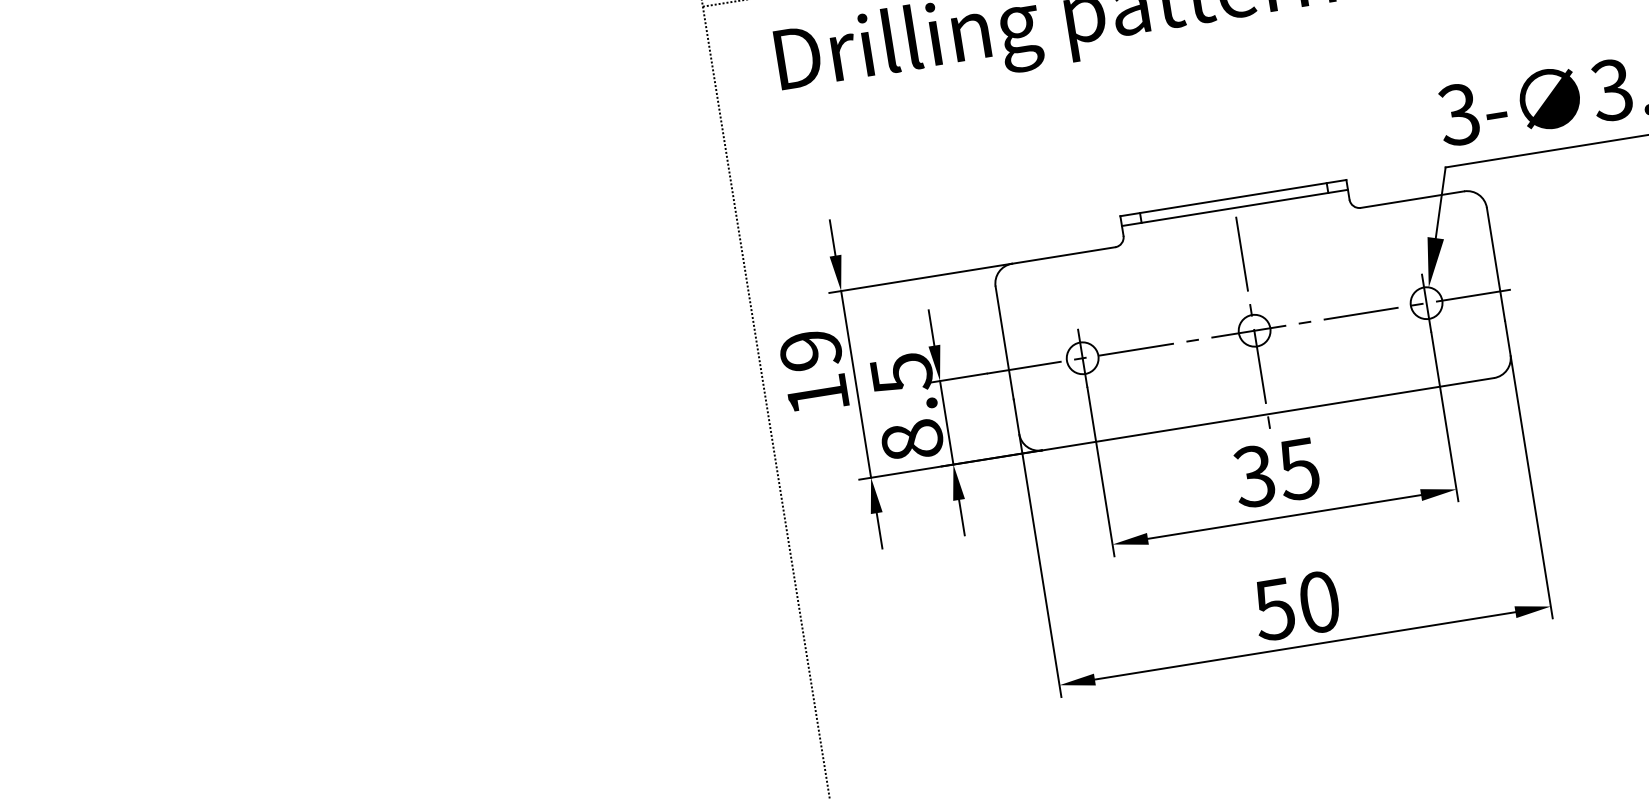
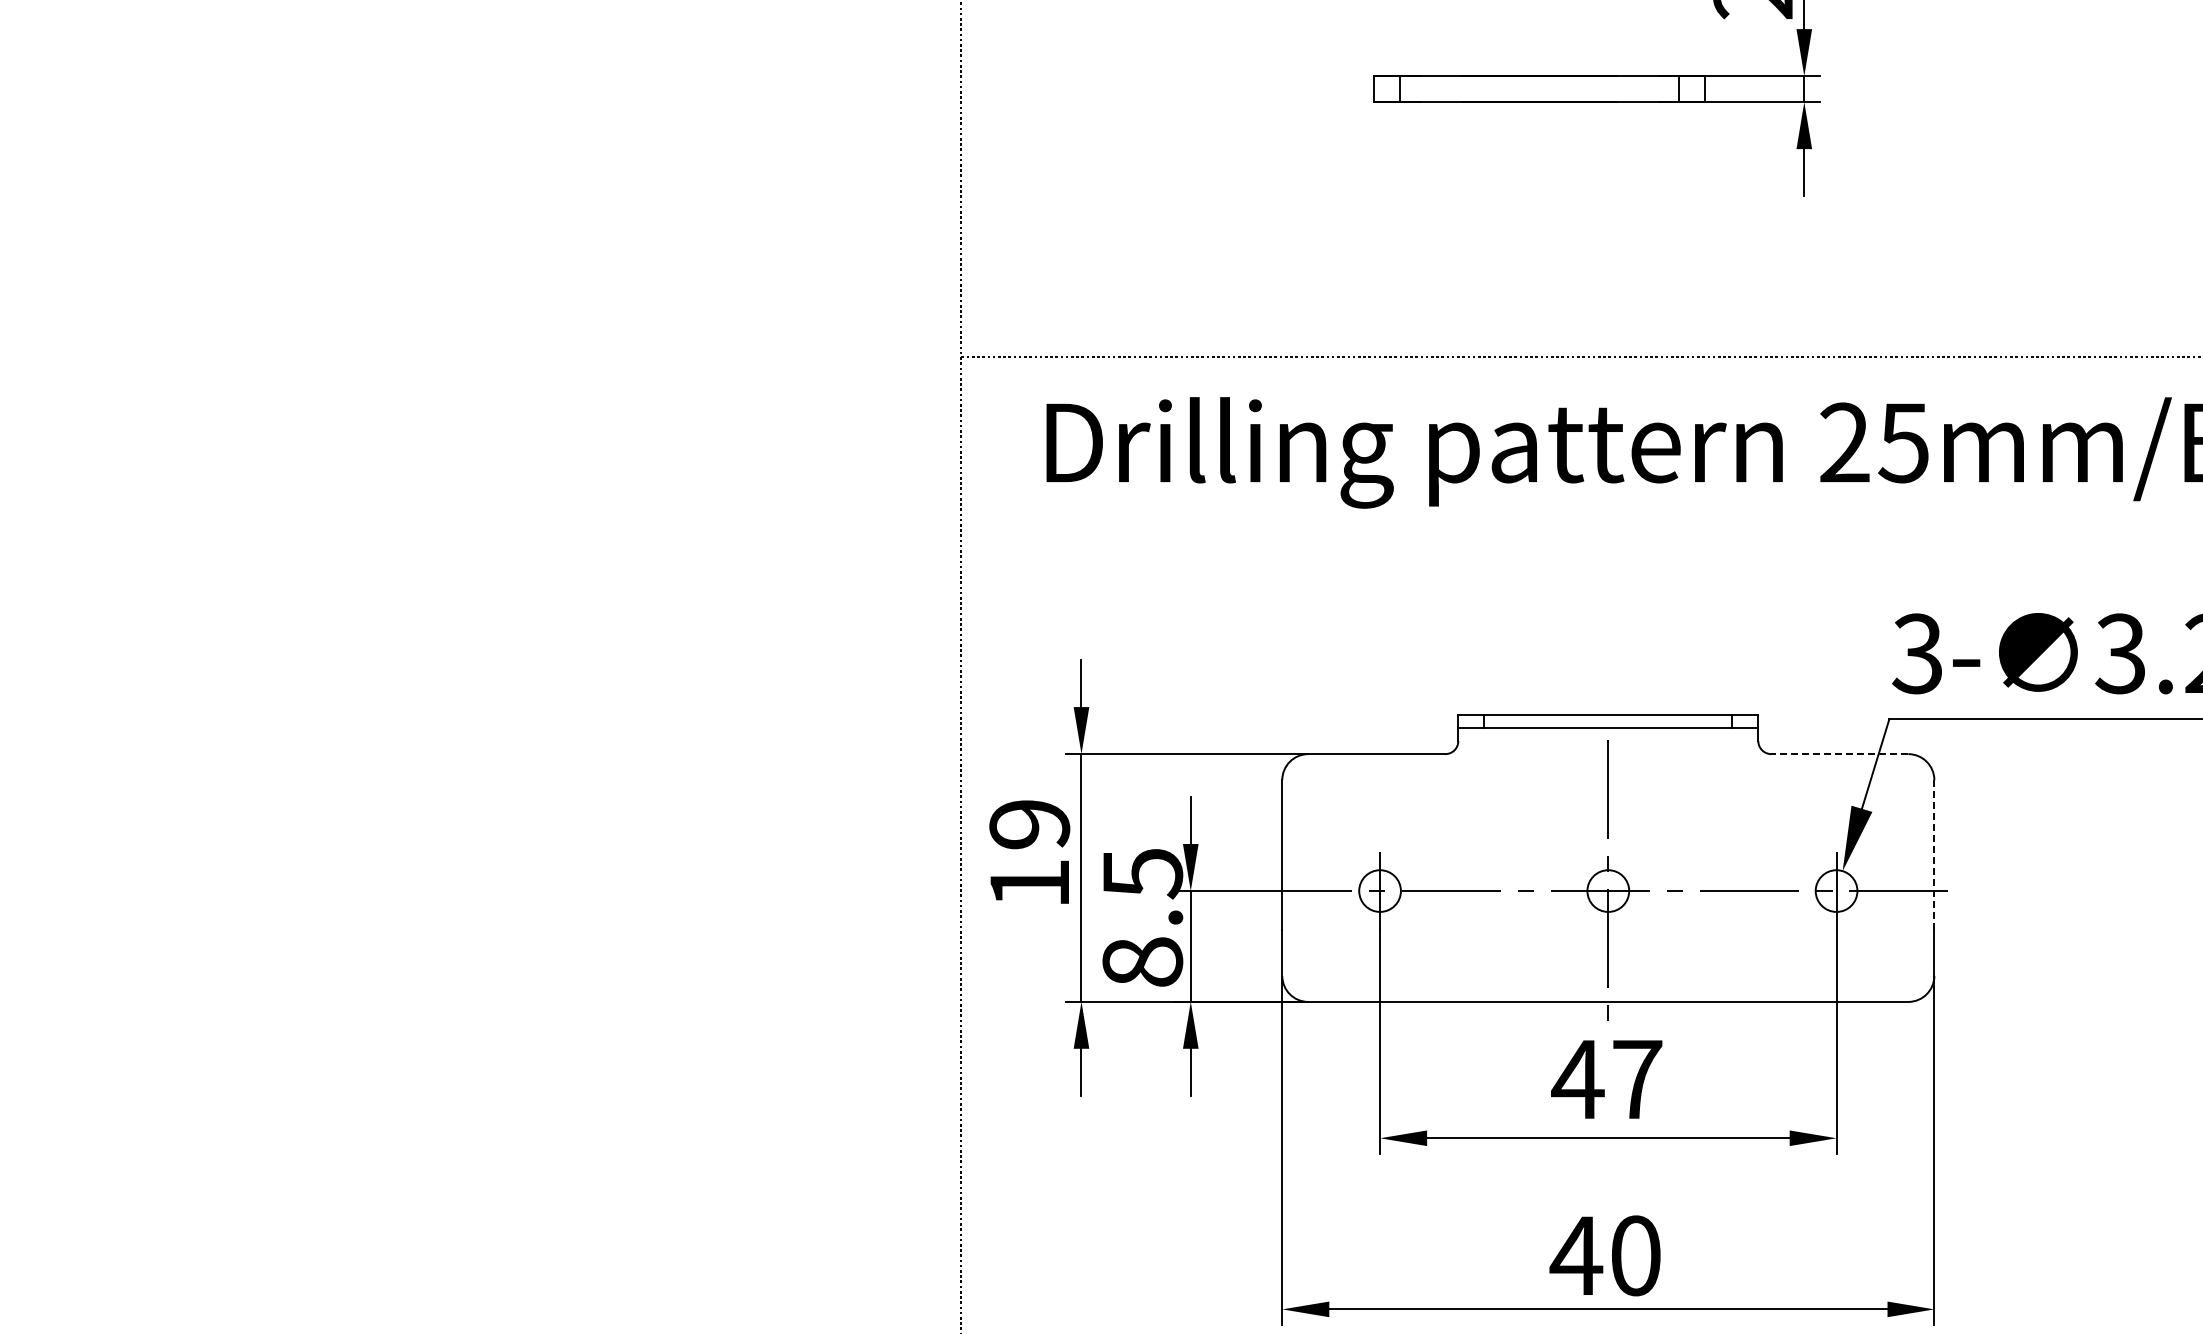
line: (1412, 199) -> (1839, 754), solid -> dashed
line: (1496, 264) -> (1934, 855), solid -> dashed
text: (1276, 472) -> (1606, 1079), 35 -> 47
text: (1274, 609) -> (1576, 1256), 50 -> 40

